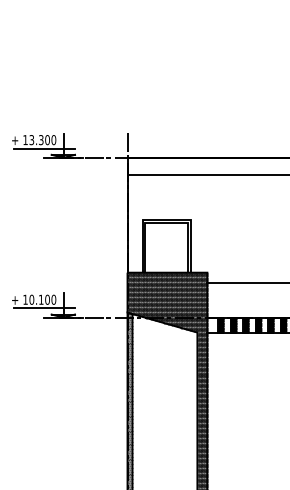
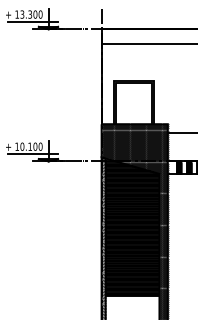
hatch: (164, 398) -> (132, 228), added

